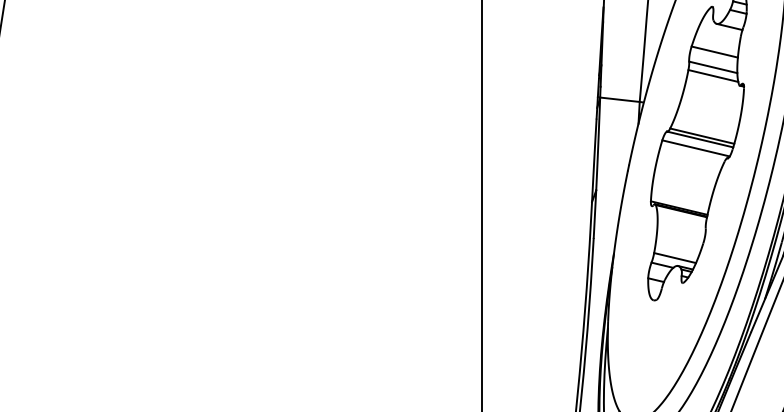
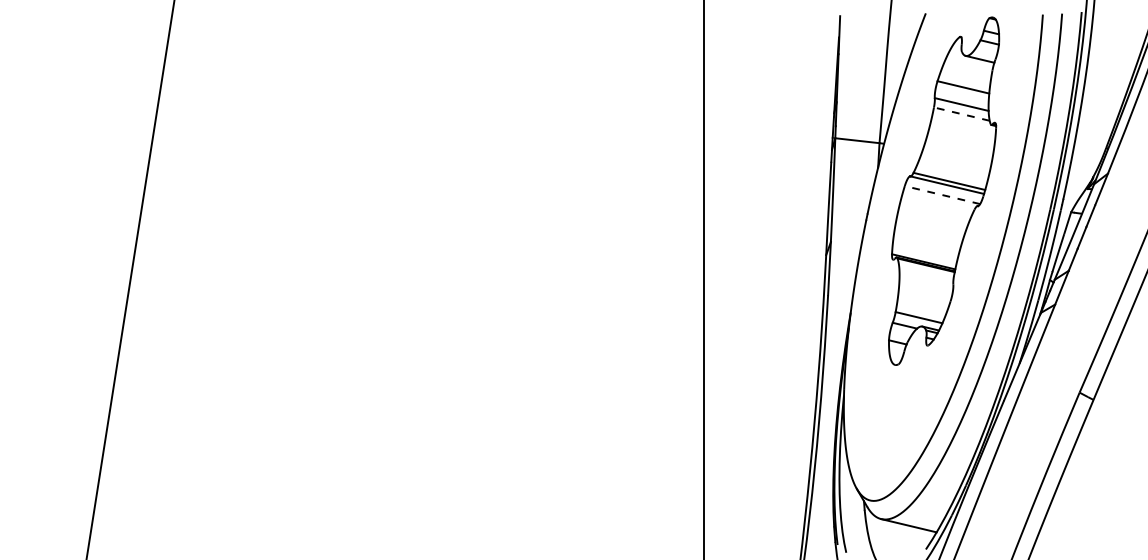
line: (713, 76) -> (961, 114), solid -> dashed
line: (696, 148) -> (942, 195), solid -> dashed

